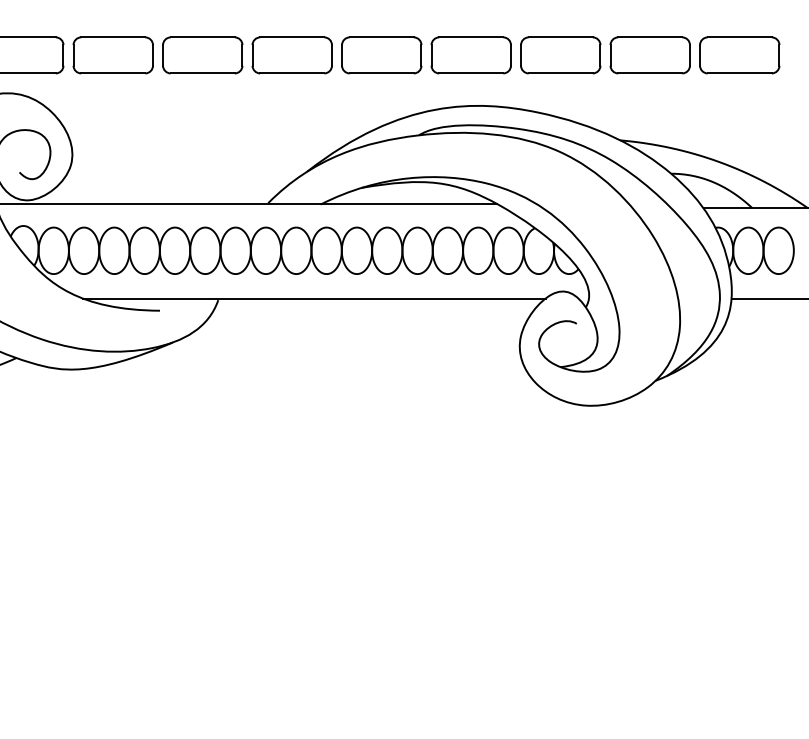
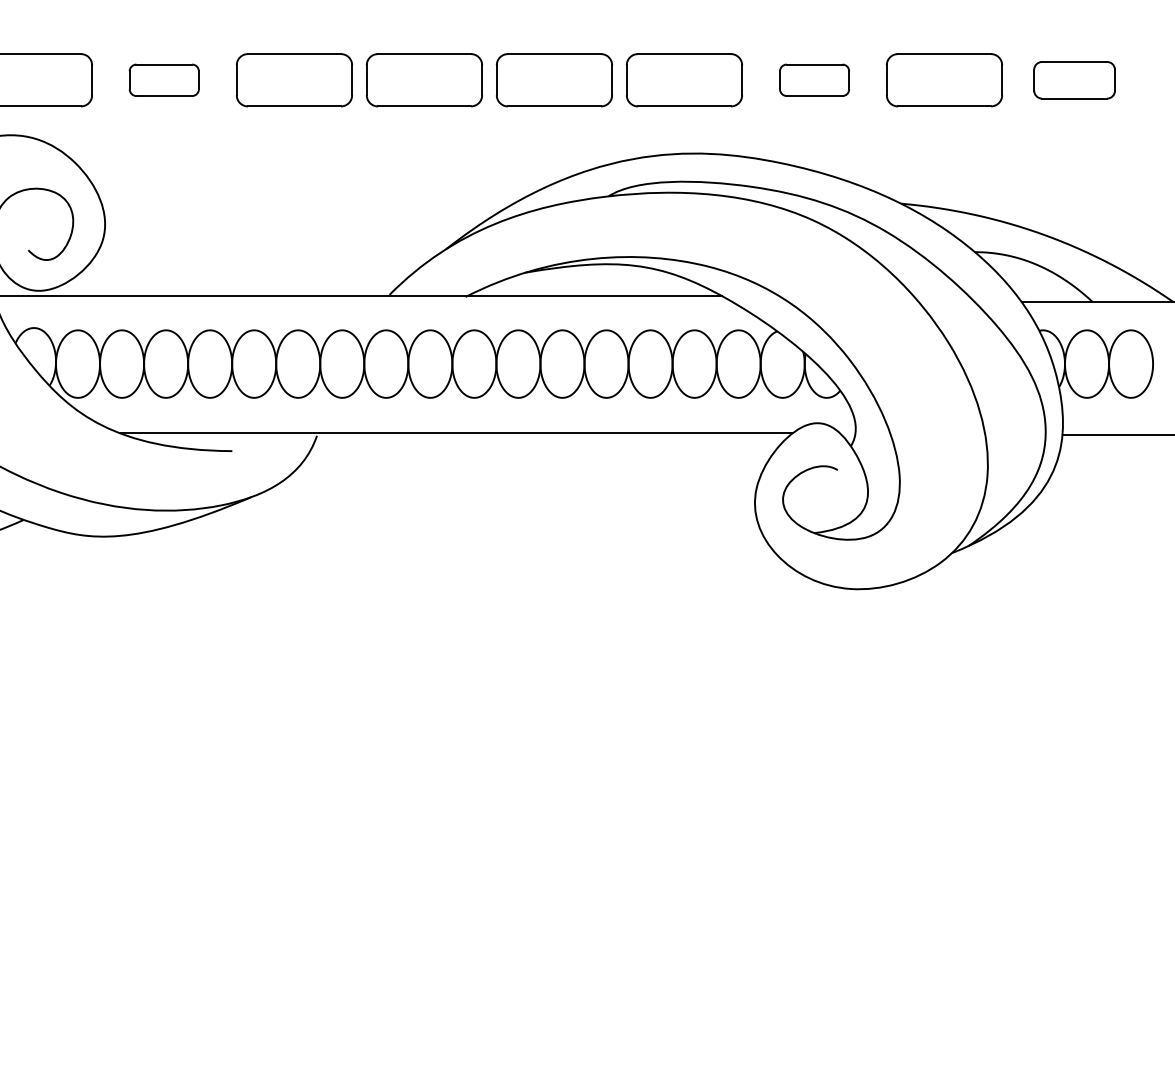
part: (112, 55) -> (163, 80), size x0.6
part: (560, 55) -> (814, 80), size x0.6
part: (739, 55) -> (1074, 80), size x0.7

